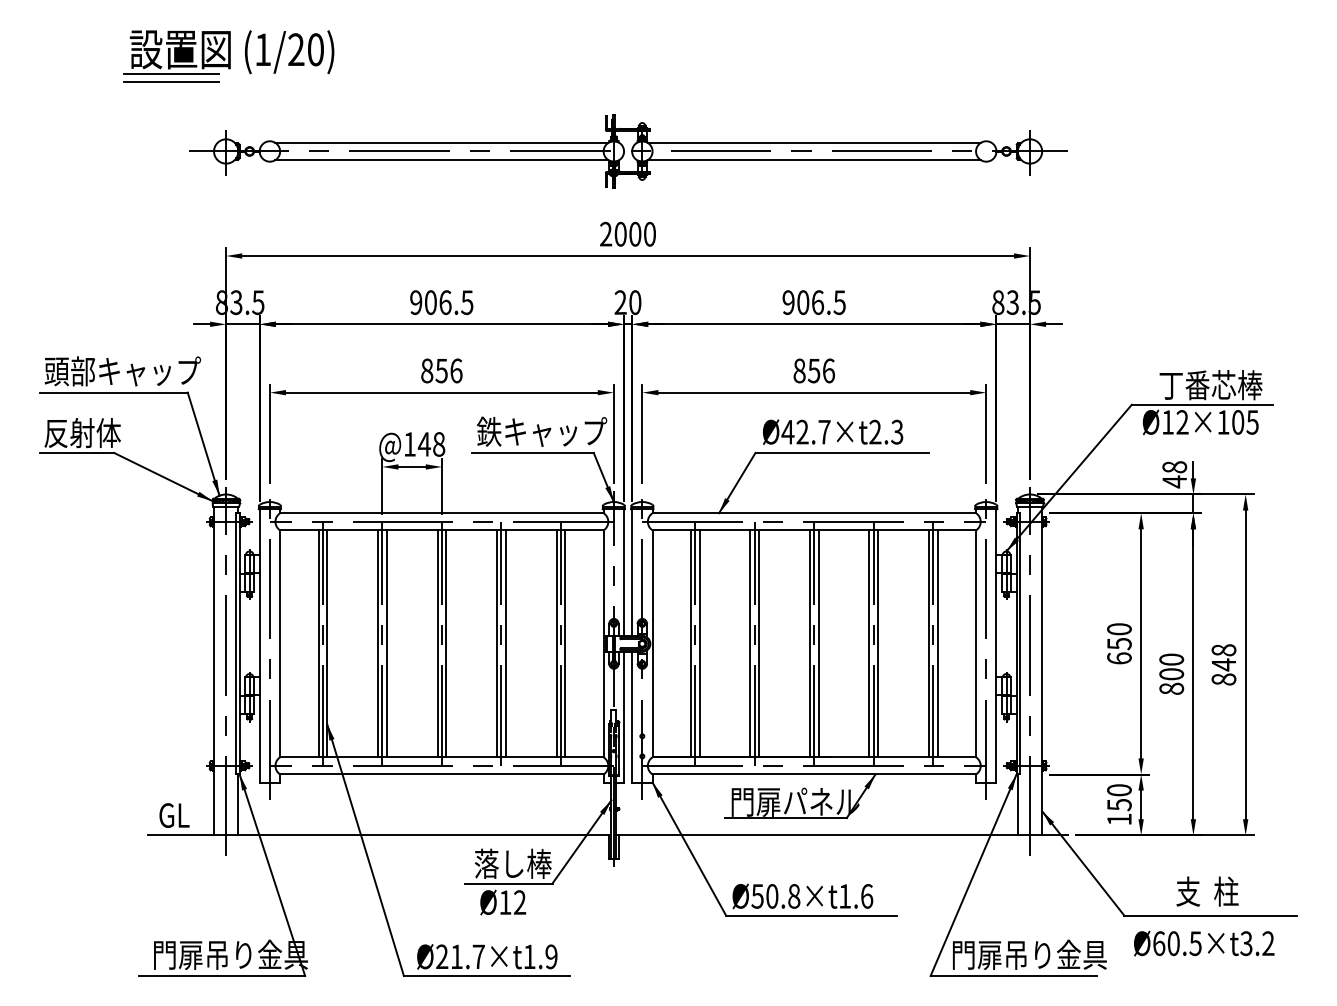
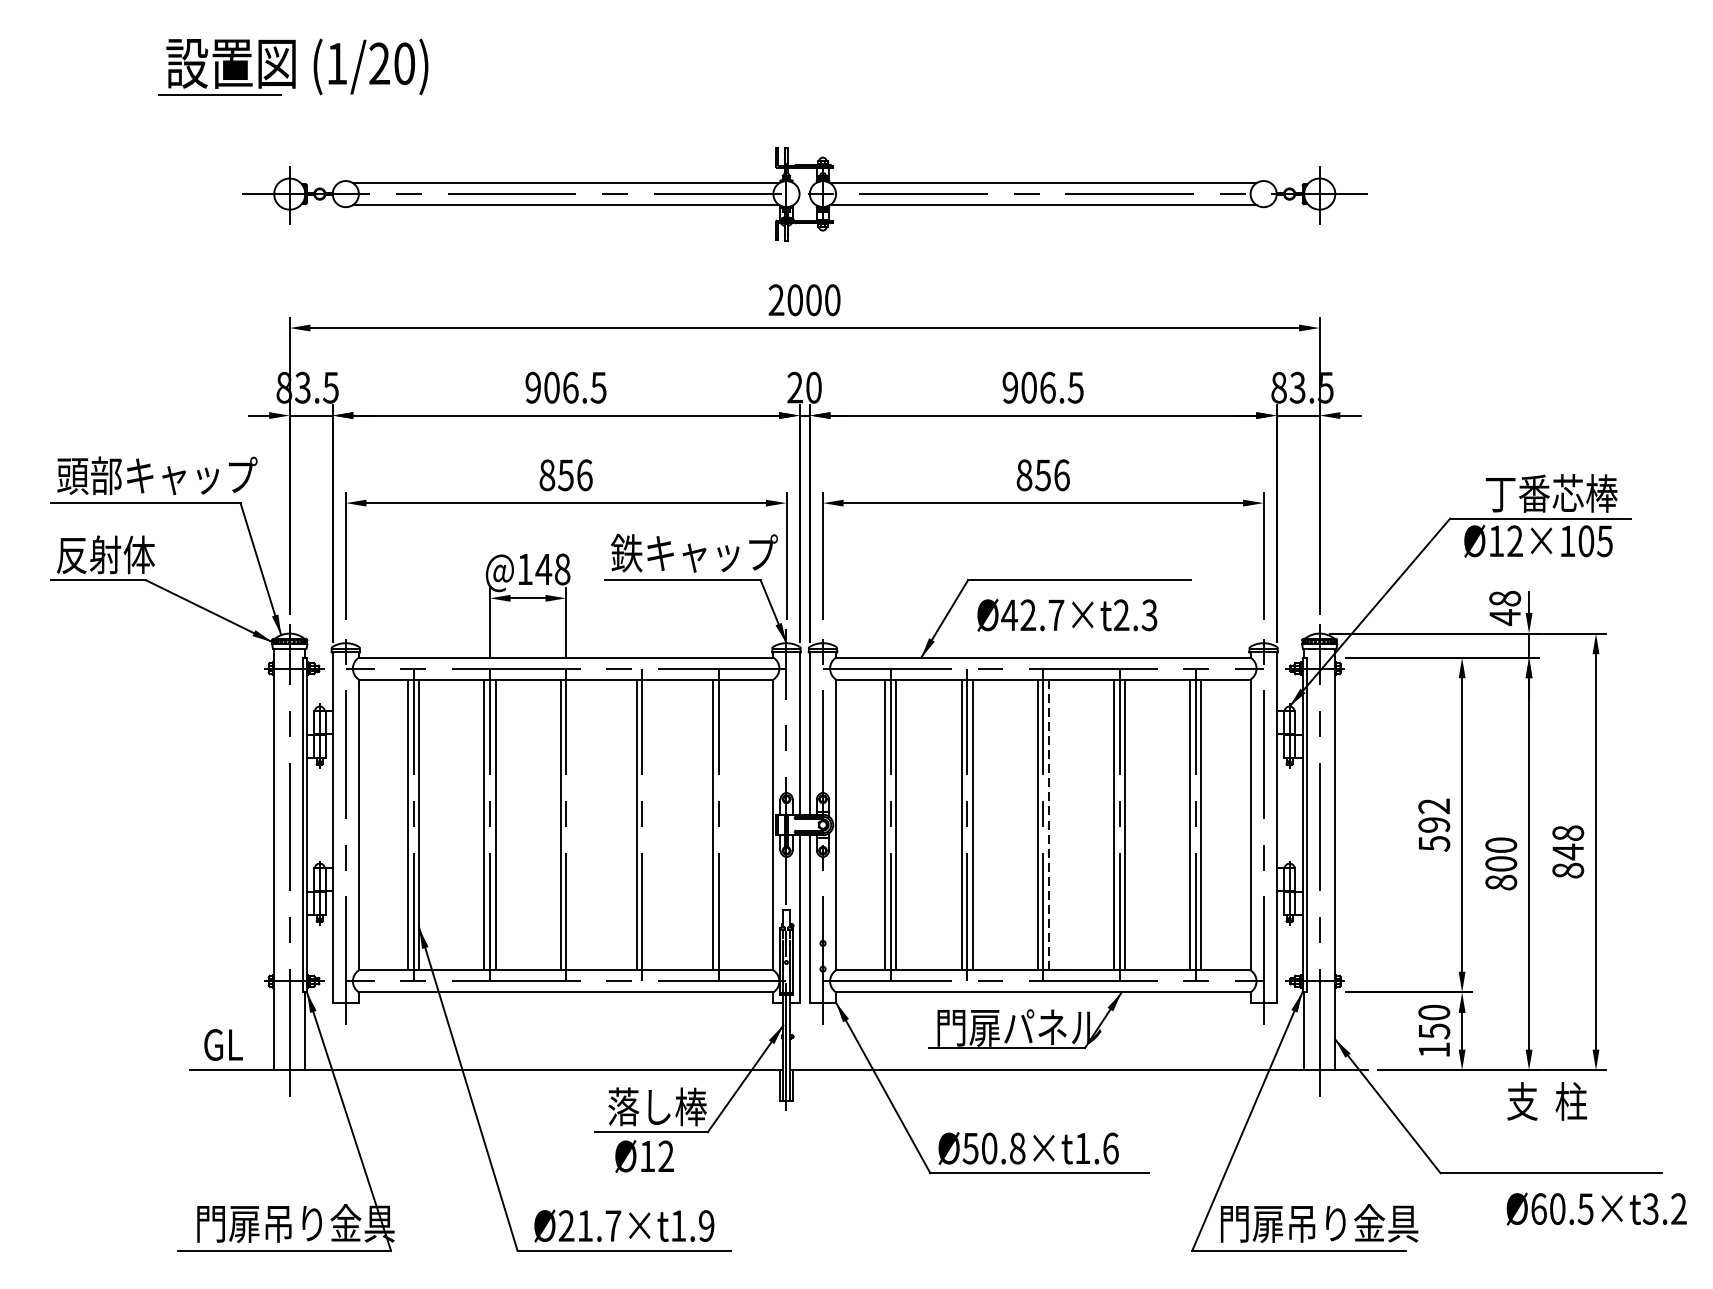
line: (171, 81) -> (219, 104), removed
text: (833, 431) -> (1067, 614), moved
line: (446, 643) -> (572, 824), removed
line: (505, 643) -> (647, 824), removed
line: (565, 643) -> (724, 824), removed
text: (1119, 643) -> (1434, 824), 650 -> 592
line: (818, 644) -> (1048, 825), solid -> dashed
text: (1207, 891) -> (1547, 1101), moved
text: (1204, 943) -> (1597, 1208), moved

